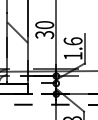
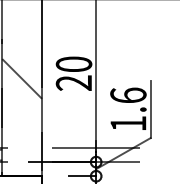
text: (44, 34) -> (73, 82), 30 -> 20

